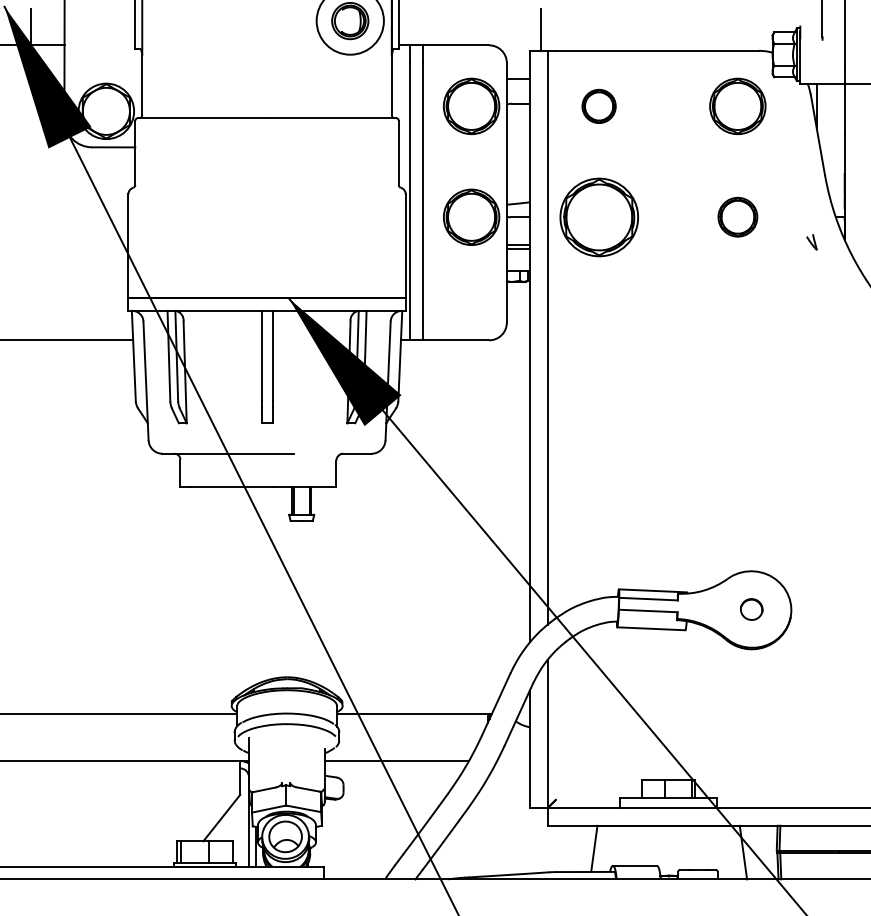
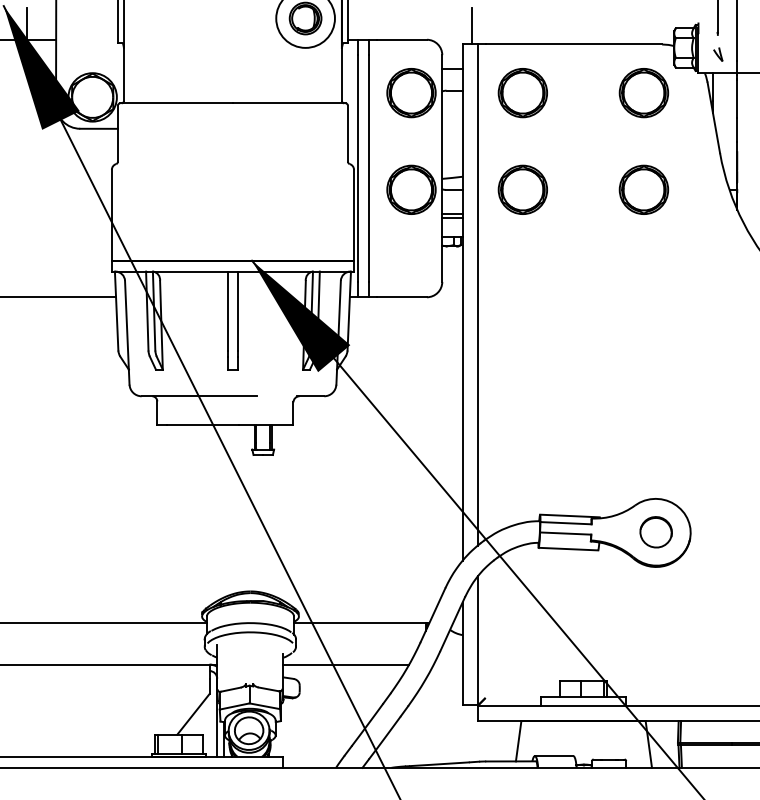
part: (598, 106) -> (522, 93), size x1.67
part: (598, 216) -> (522, 189), size x0.71
part: (737, 216) -> (643, 189), size x1.43
part: (811, 242) -> (717, 54), moved
part: (751, 609) -> (655, 532), size x1.67

